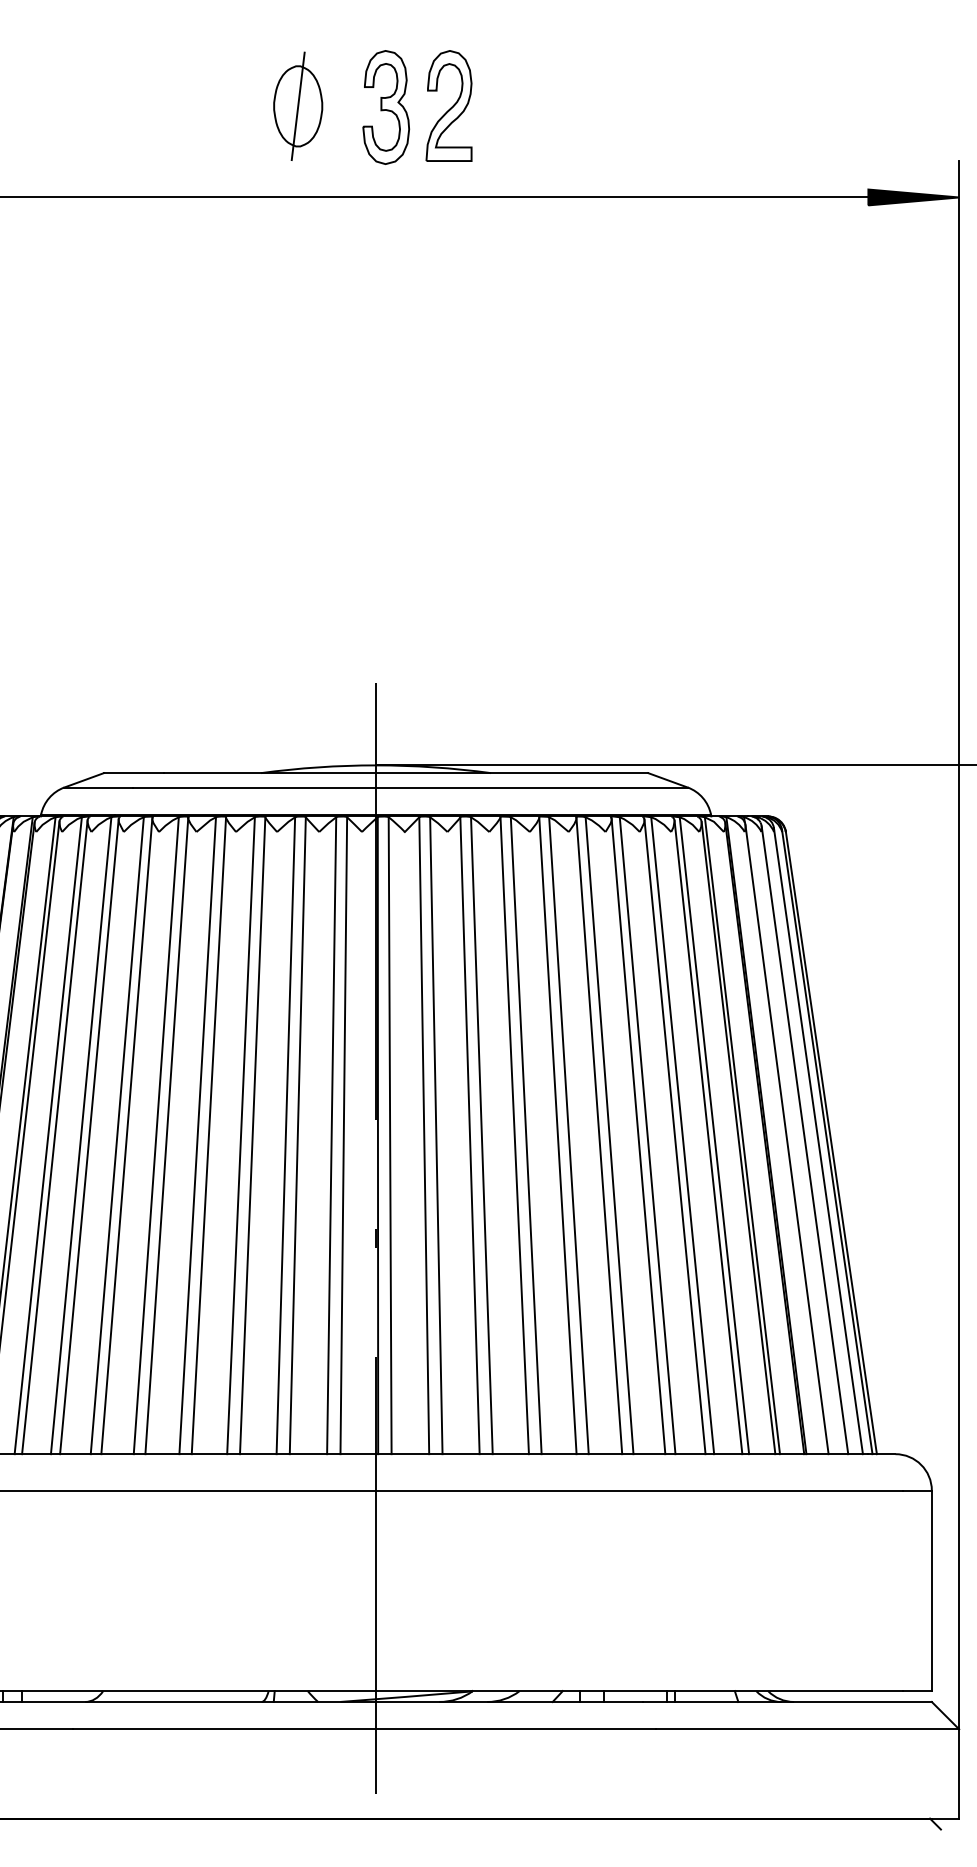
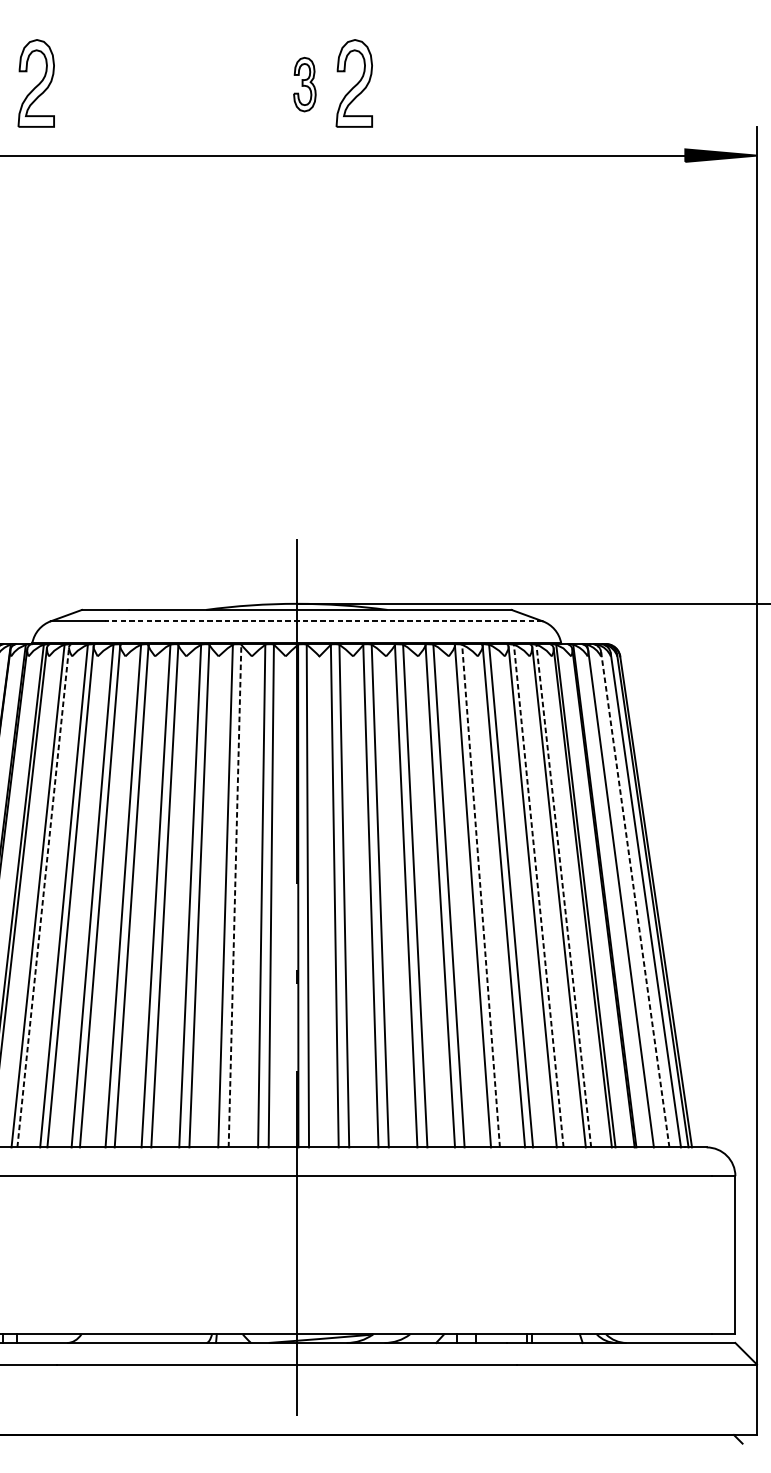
part: (45, 105) -> (35, 83), added
part: (298, 105) -> (235, 83), removed
part: (386, 107) -> (305, 84), size x0.6
line: (409, 787) -> (323, 621), solid -> dashed
line: (297, 1135) -> (234, 895), solid -> dashed
line: (609, 1135) -> (480, 895), solid -> dashed
line: (682, 1135) -> (538, 895), solid -> dashed
line: (714, 1135) -> (563, 895), solid -> dashed
line: (54, 1137) -> (42, 897), solid -> dashed
line: (804, 1140) -> (634, 899), solid -> dashed

